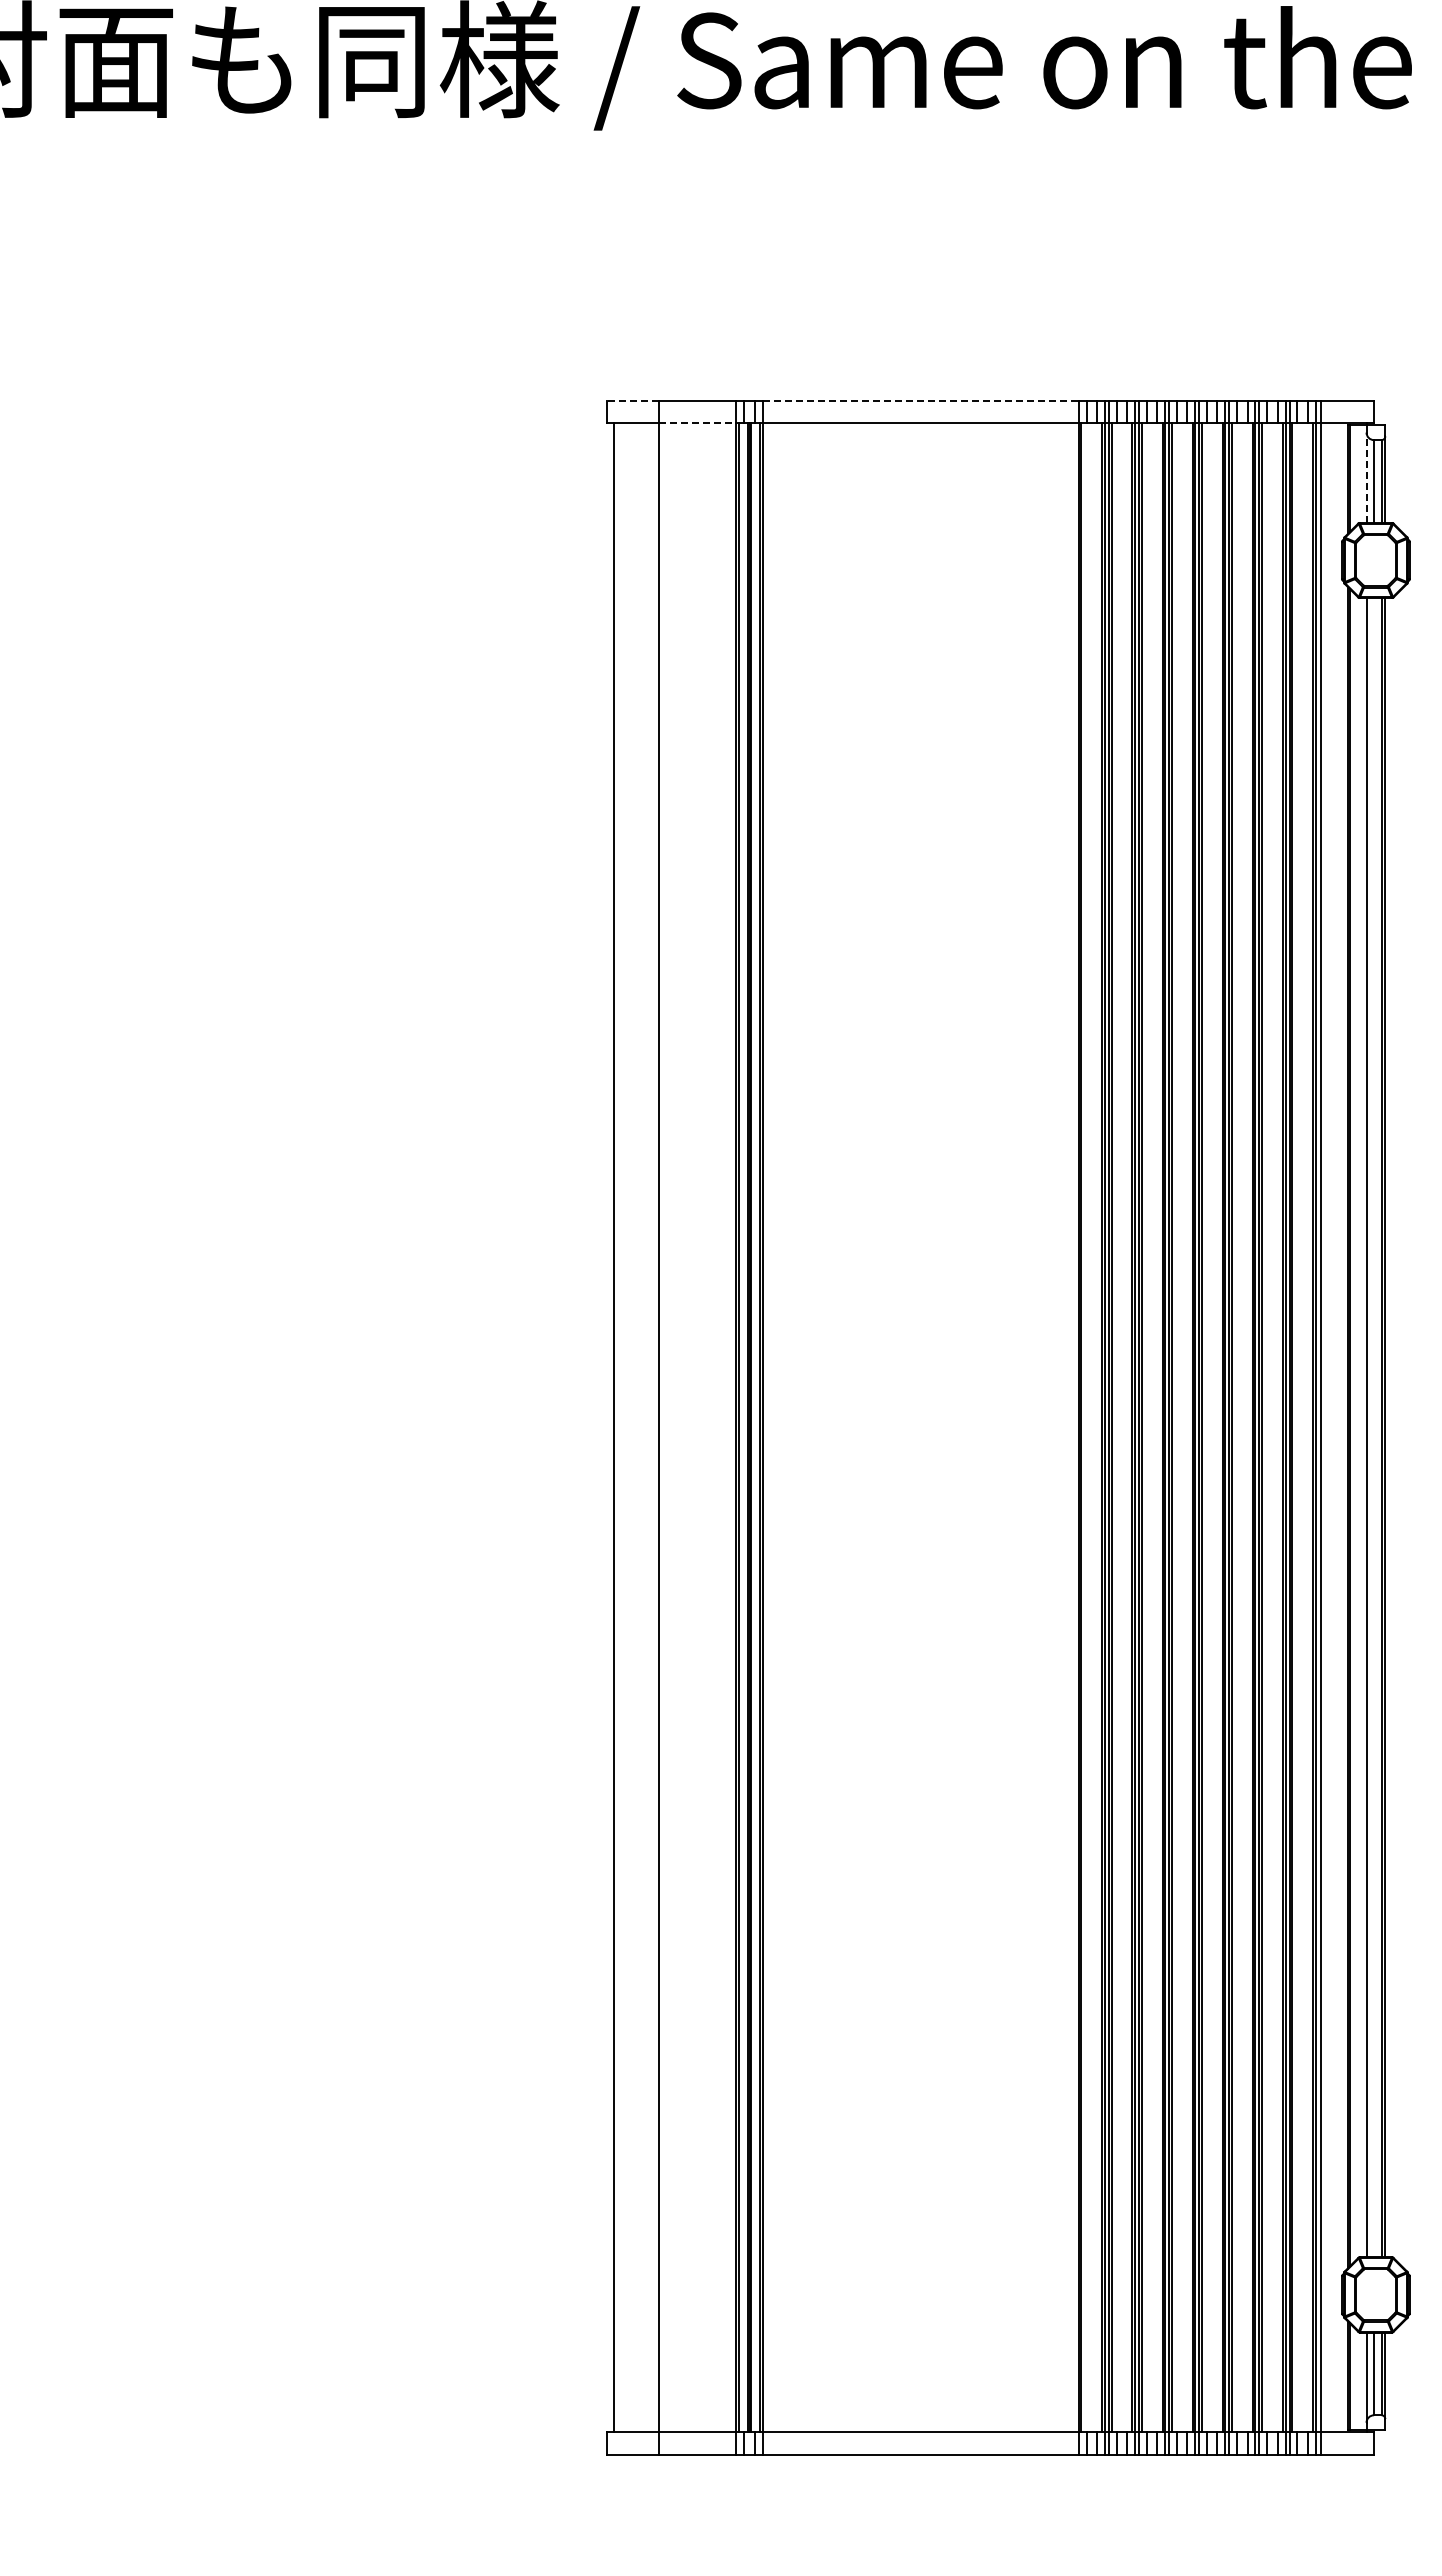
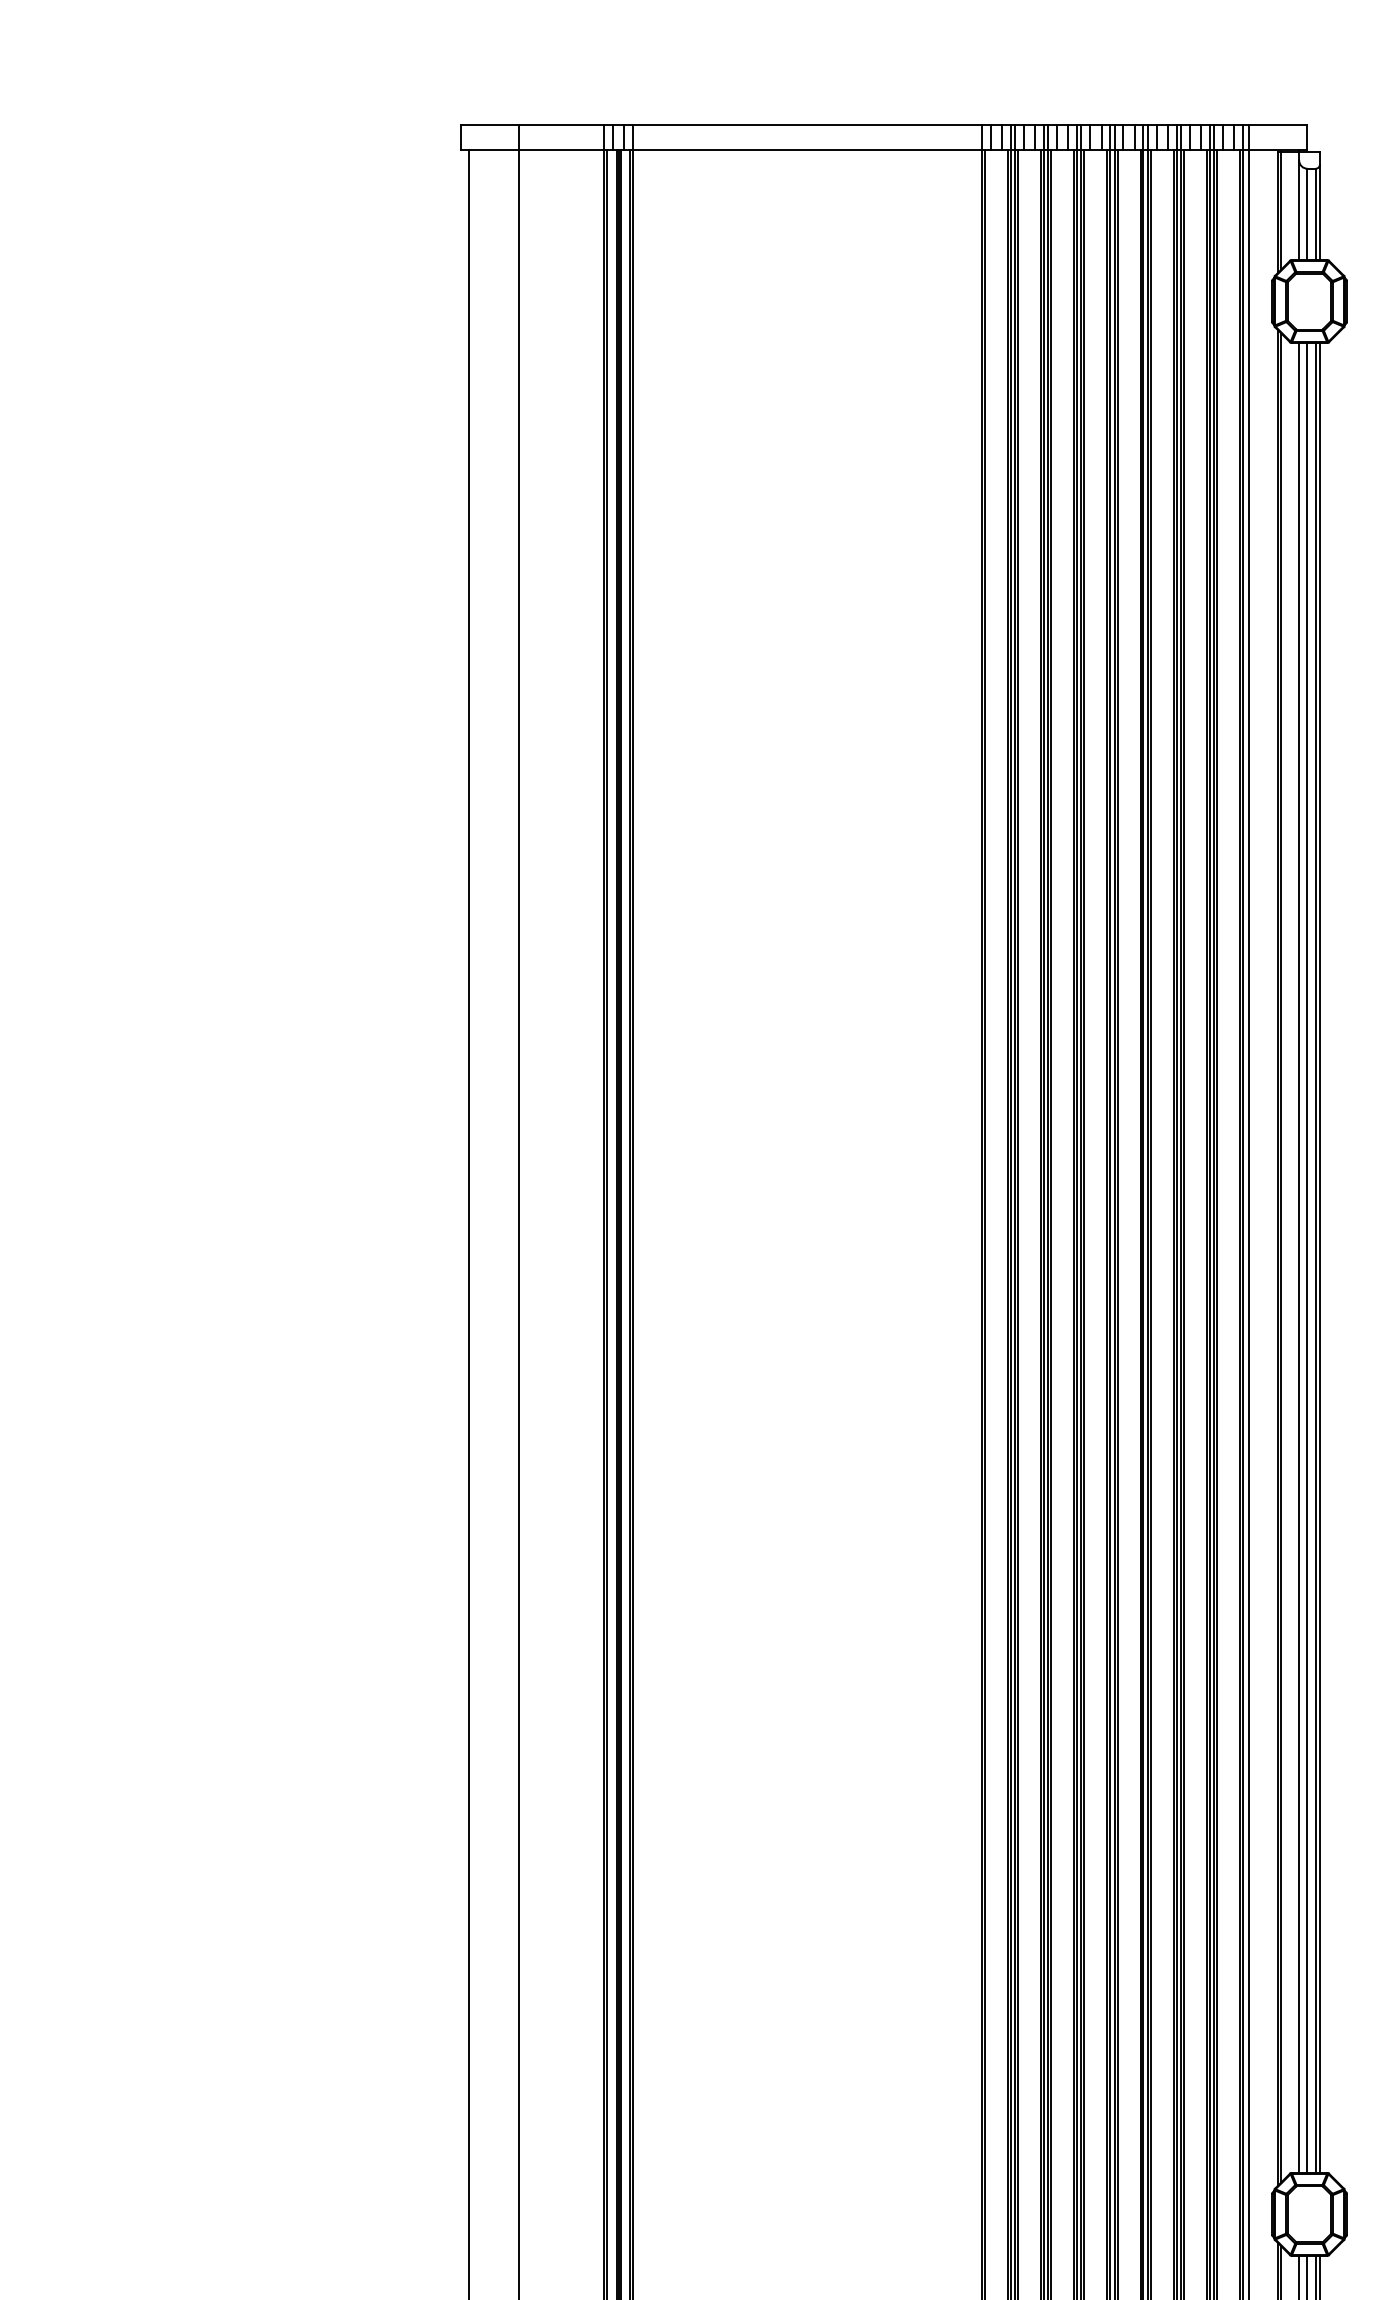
line: (632, 400) -> (489, 125), dashed -> solid
line: (921, 400) -> (808, 125), dashed -> solid
line: (697, 423) -> (561, 150), dashed -> solid
line: (1366, 477) -> (1299, 209), dashed -> solid
line: (1374, 1427) -> (1307, 1257), added

